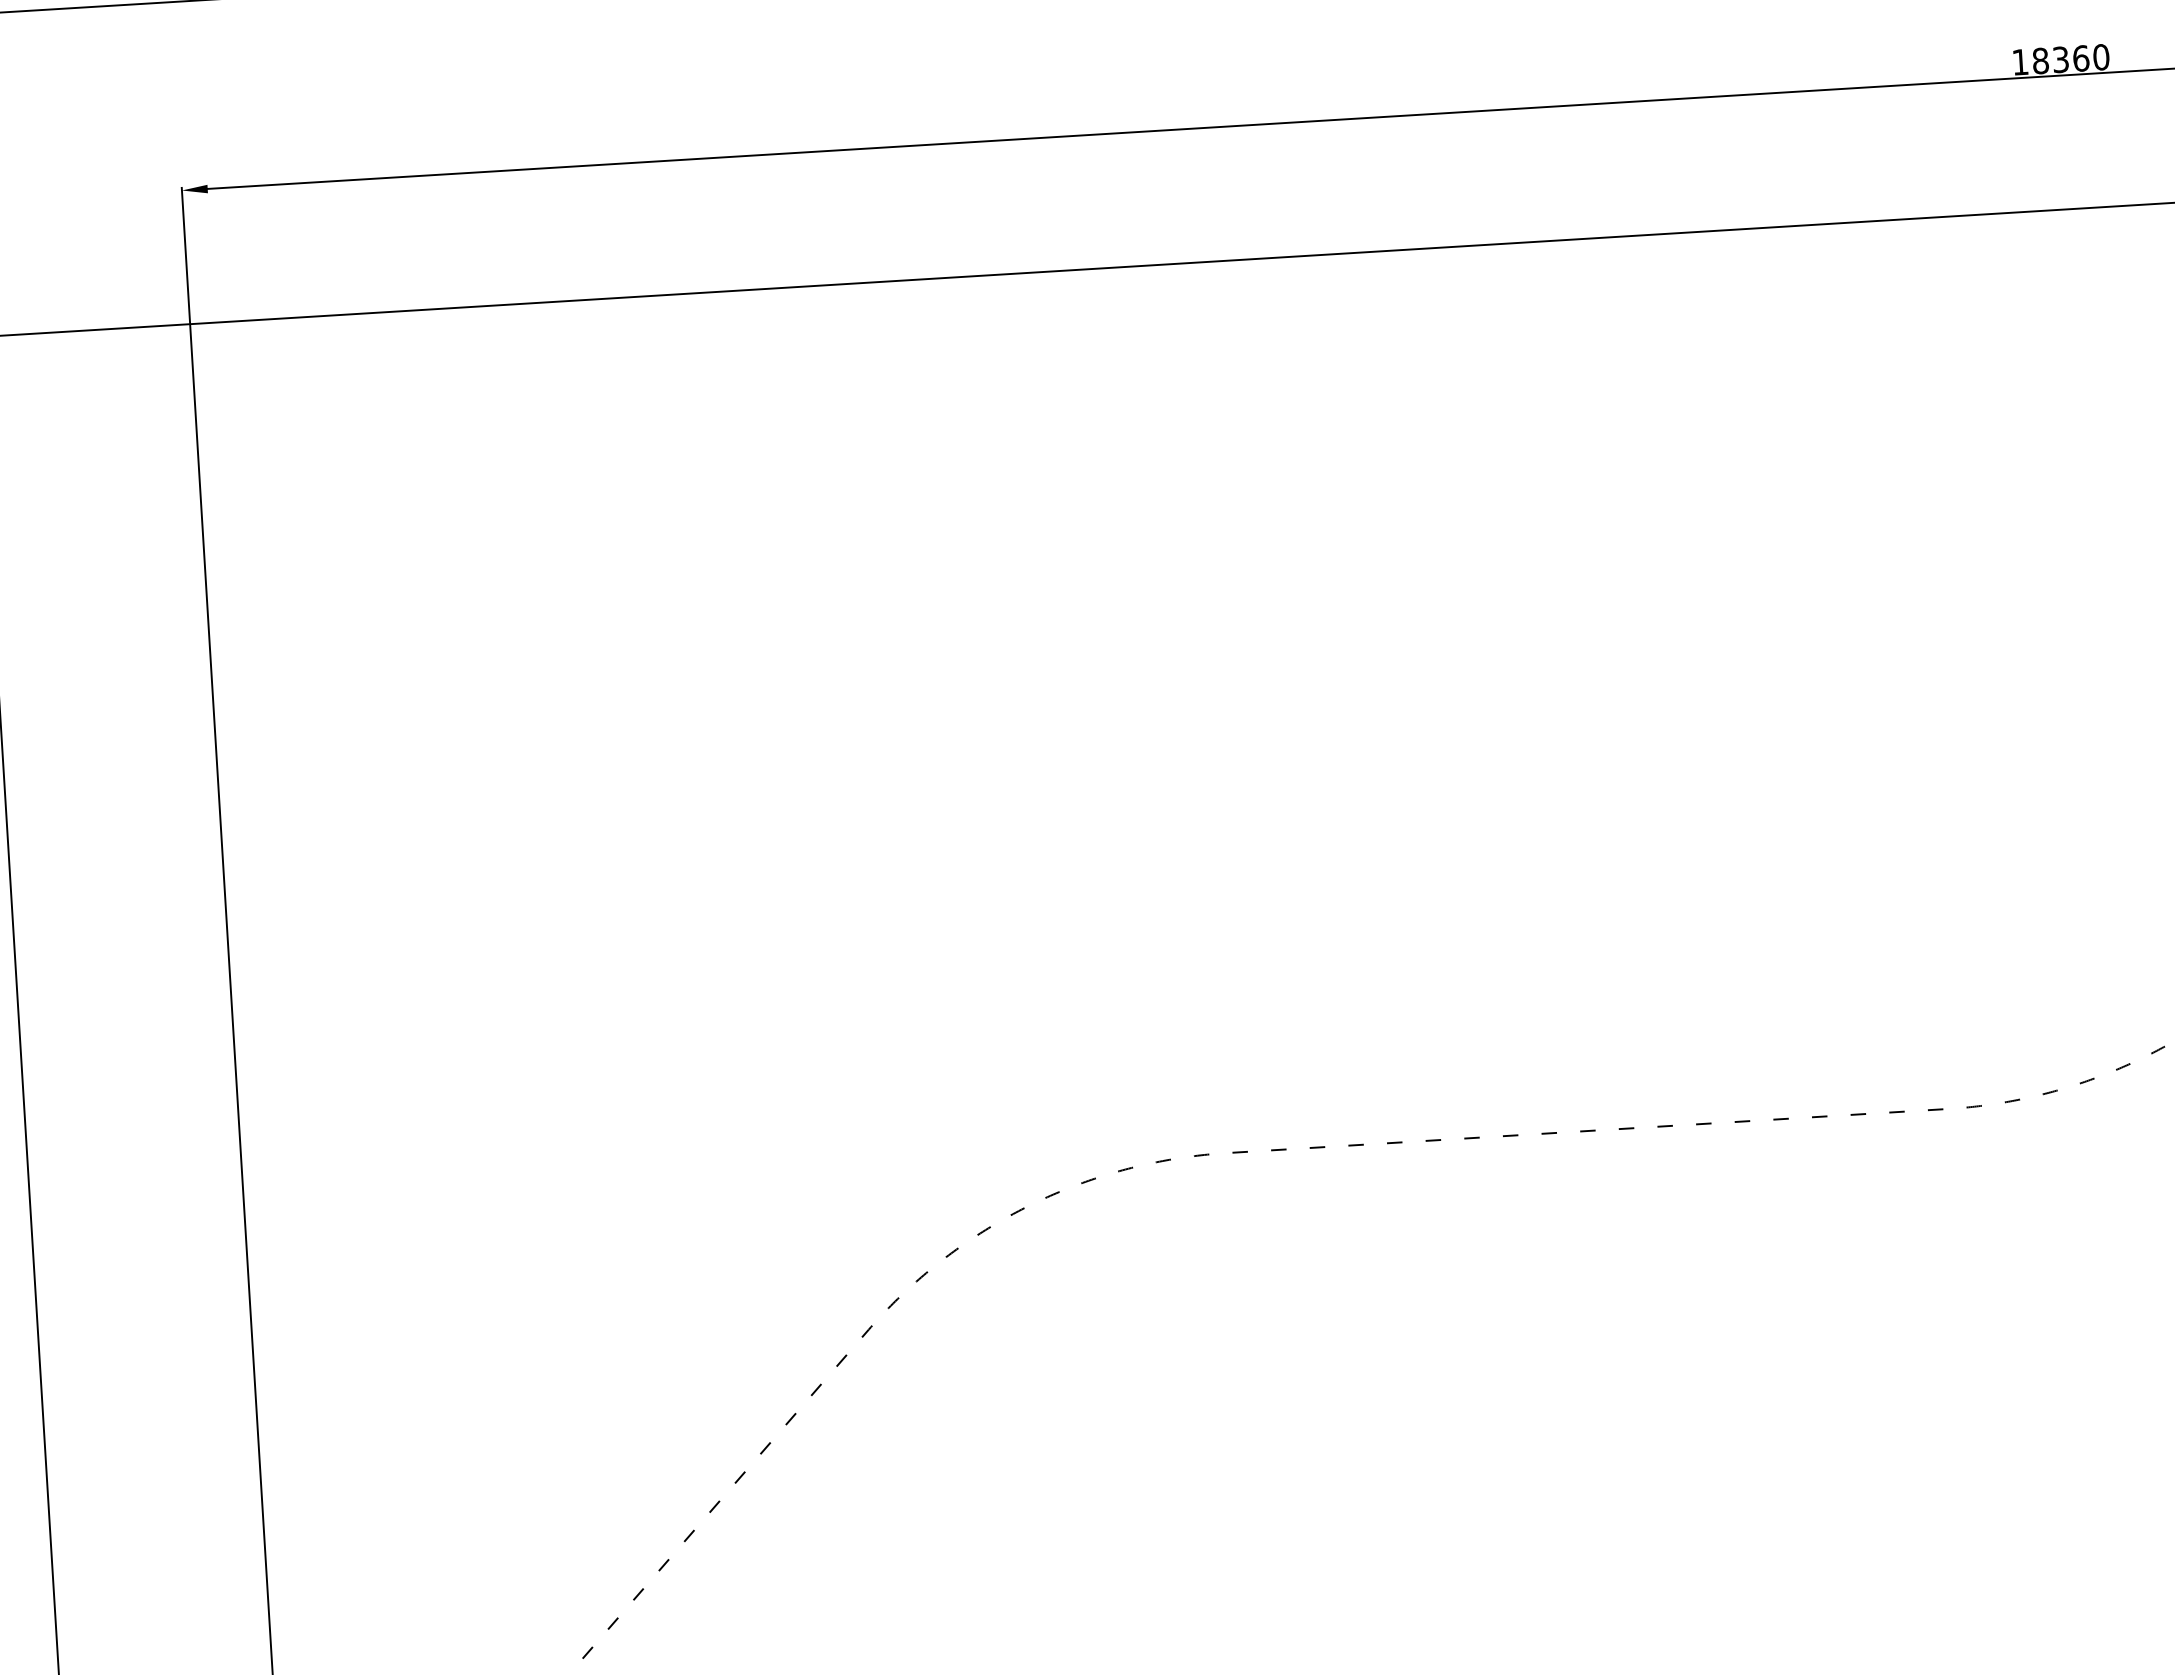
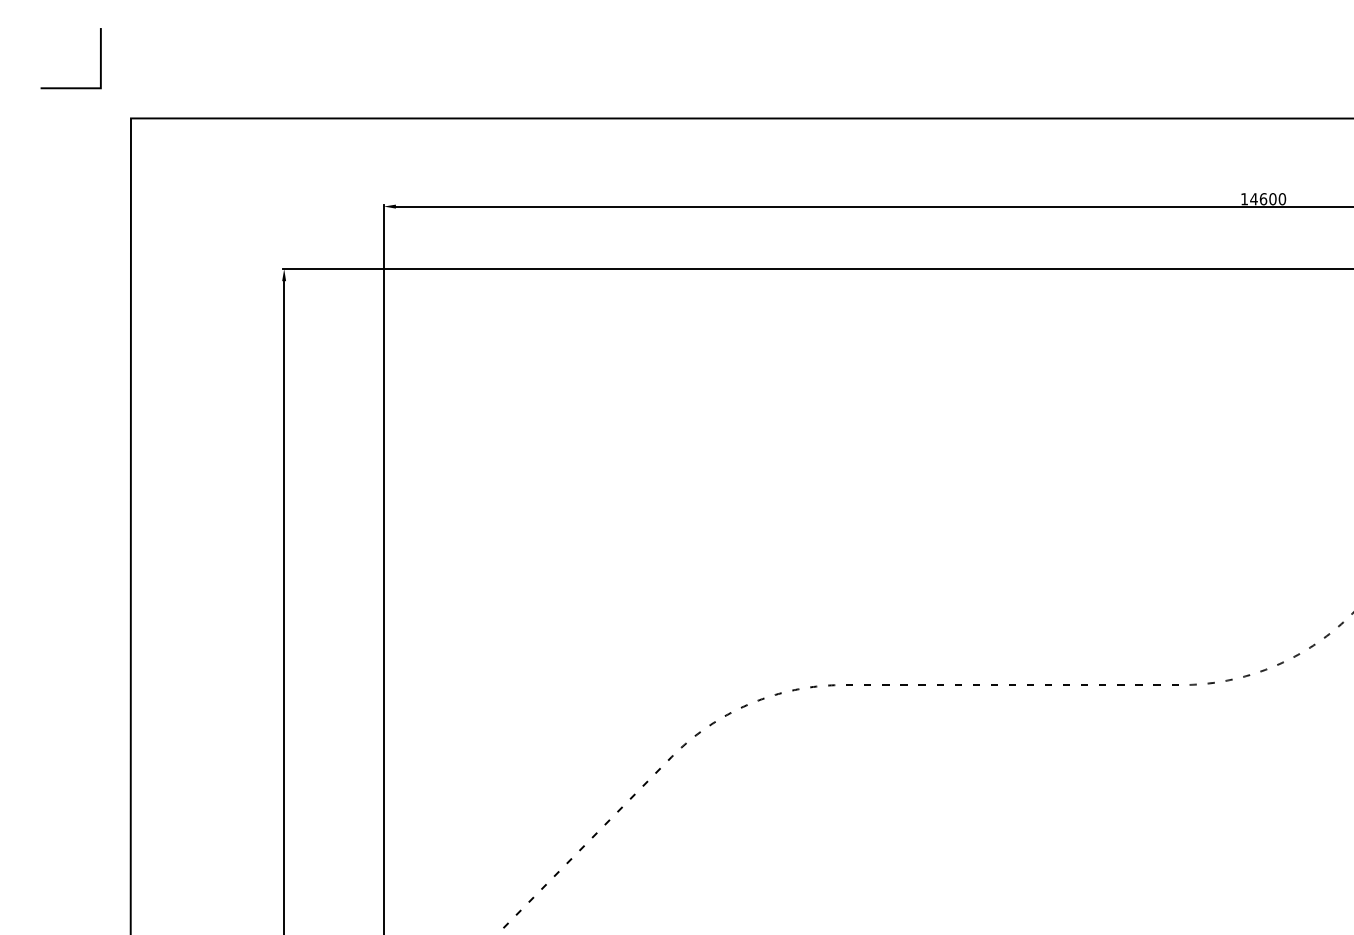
text: (2060, 60) -> (1263, 199), 18360 -> 14600

